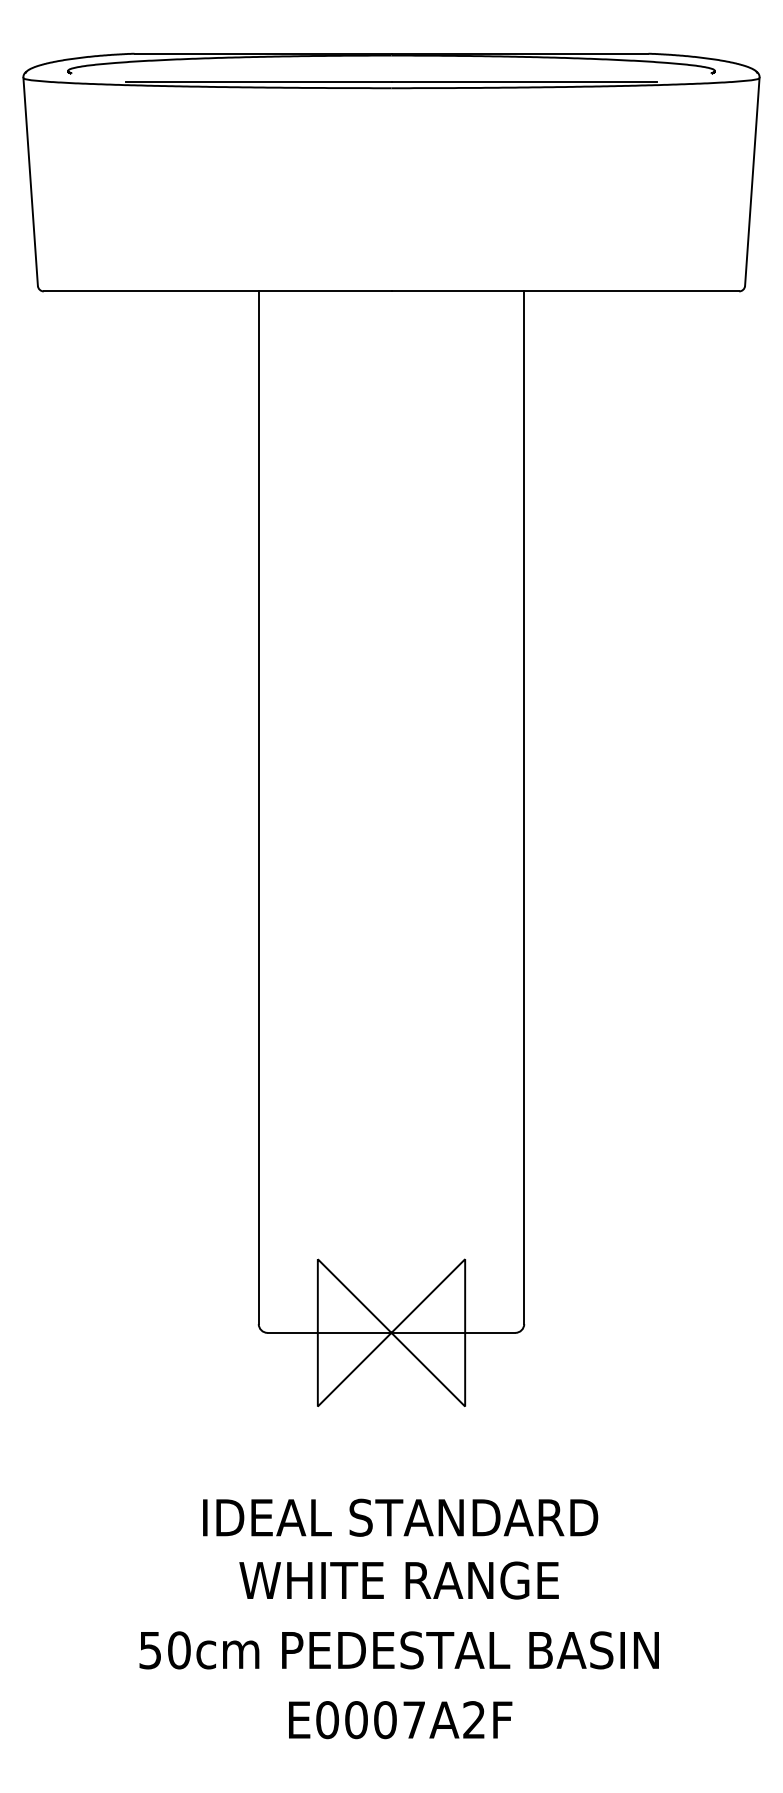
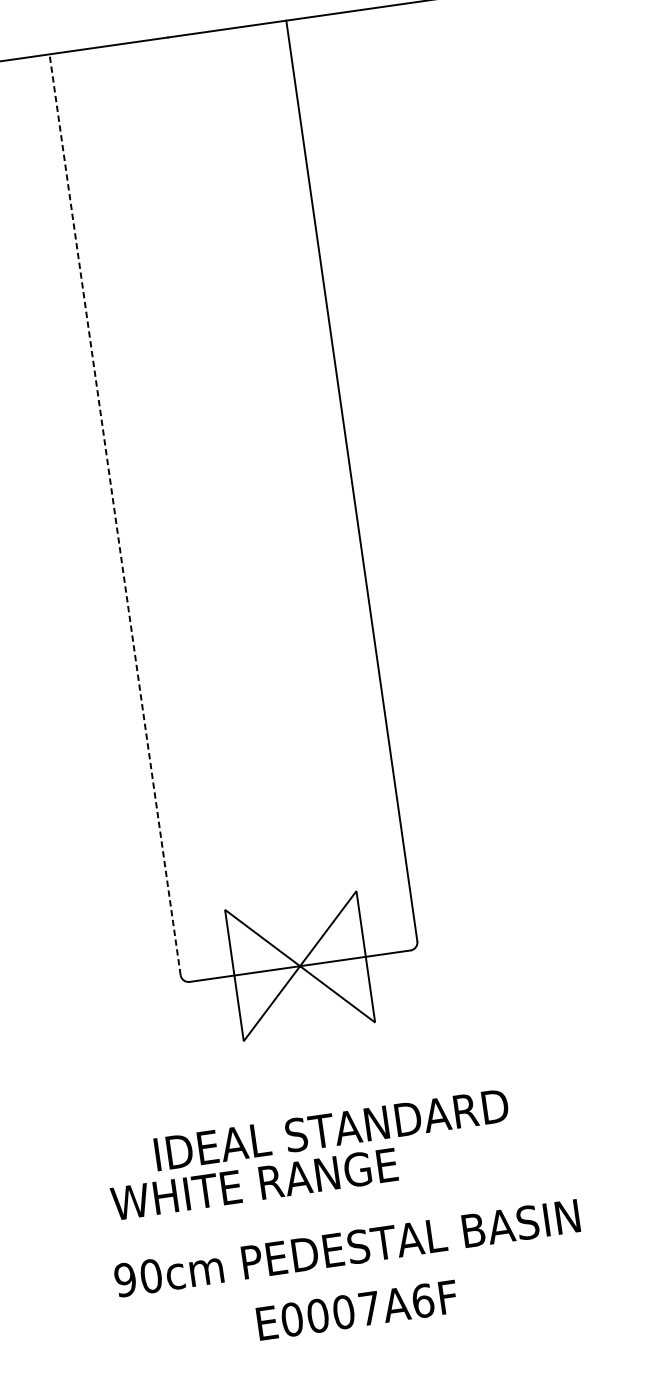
line: (258, 807) -> (114, 514), solid -> dashed
text: (398, 1580) -> (253, 1184), moved
text: (150, 1650) -> (125, 1280), 50cm -> 90cm
text: (474, 1720) -> (423, 1301), E0007A2F -> E0007A6F

